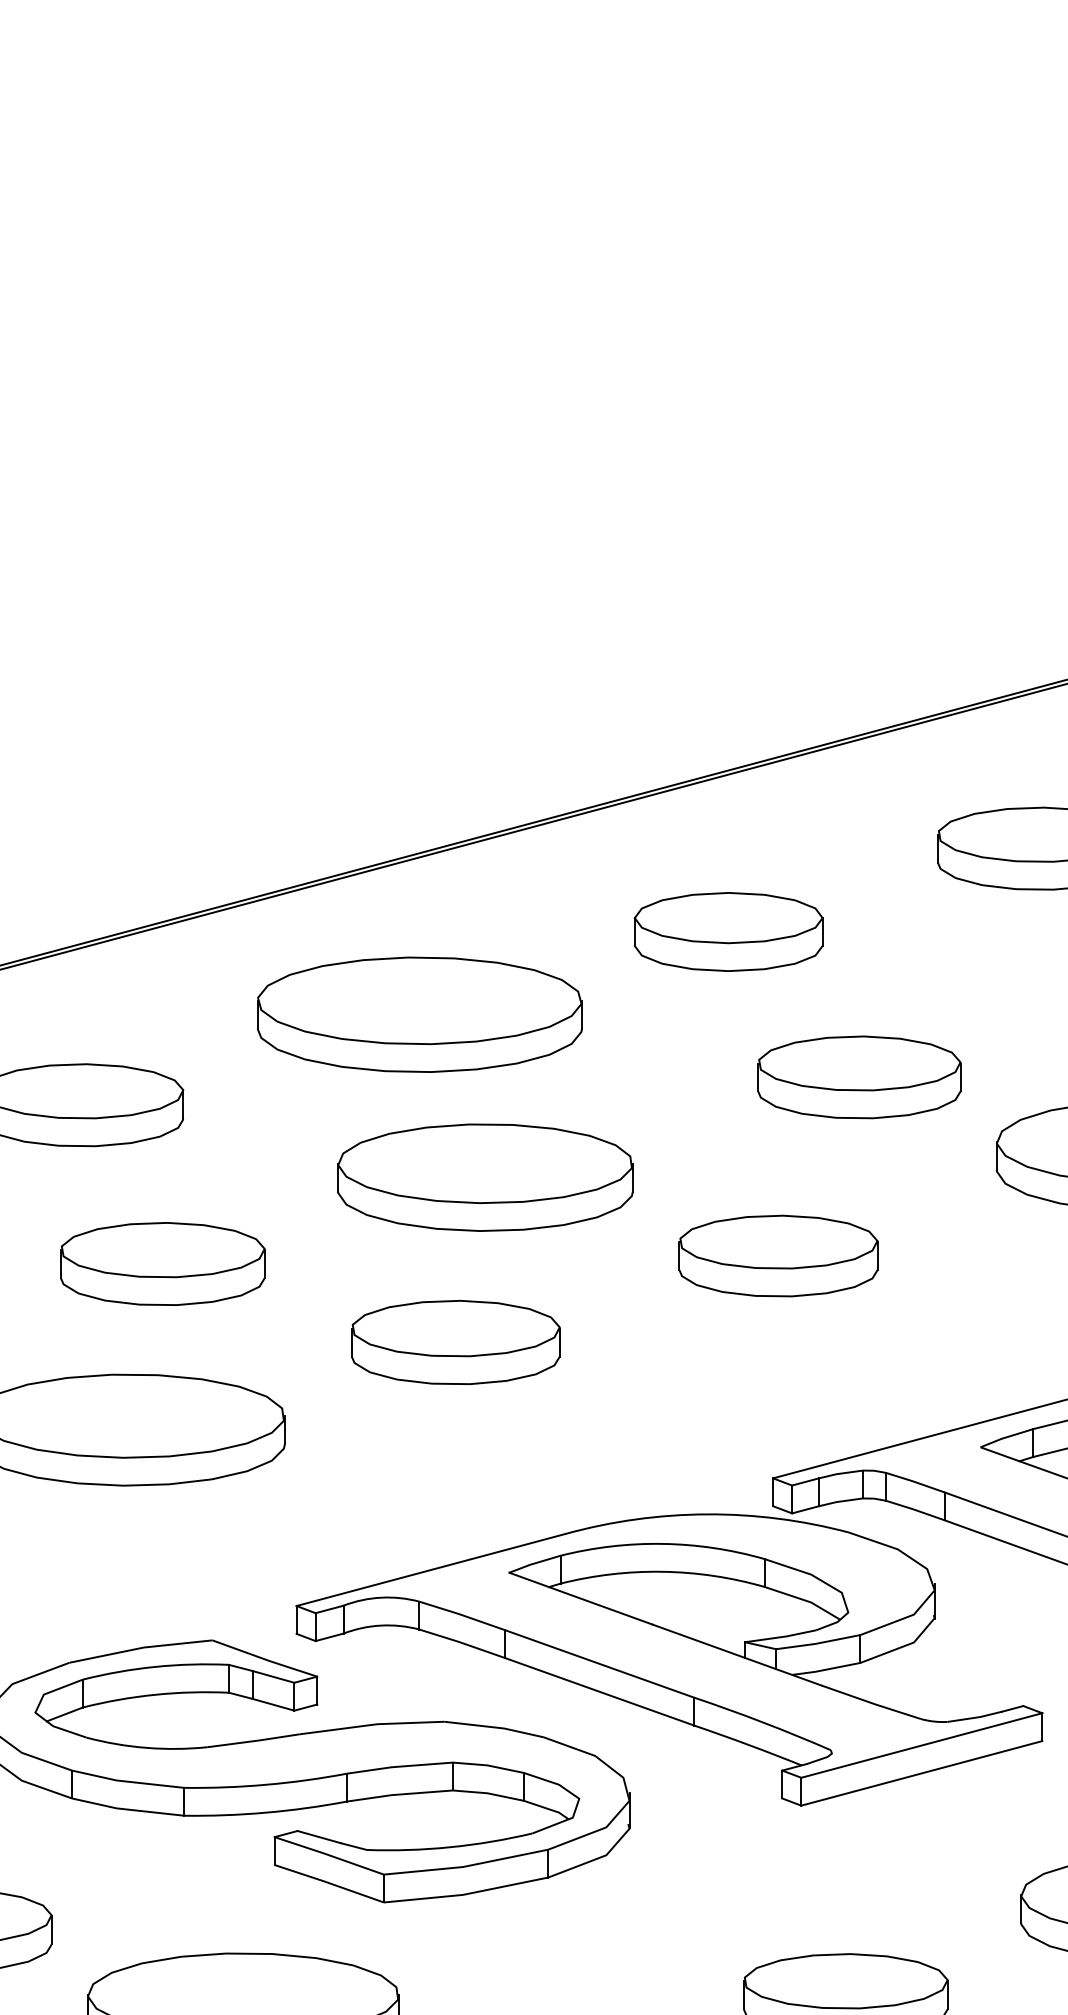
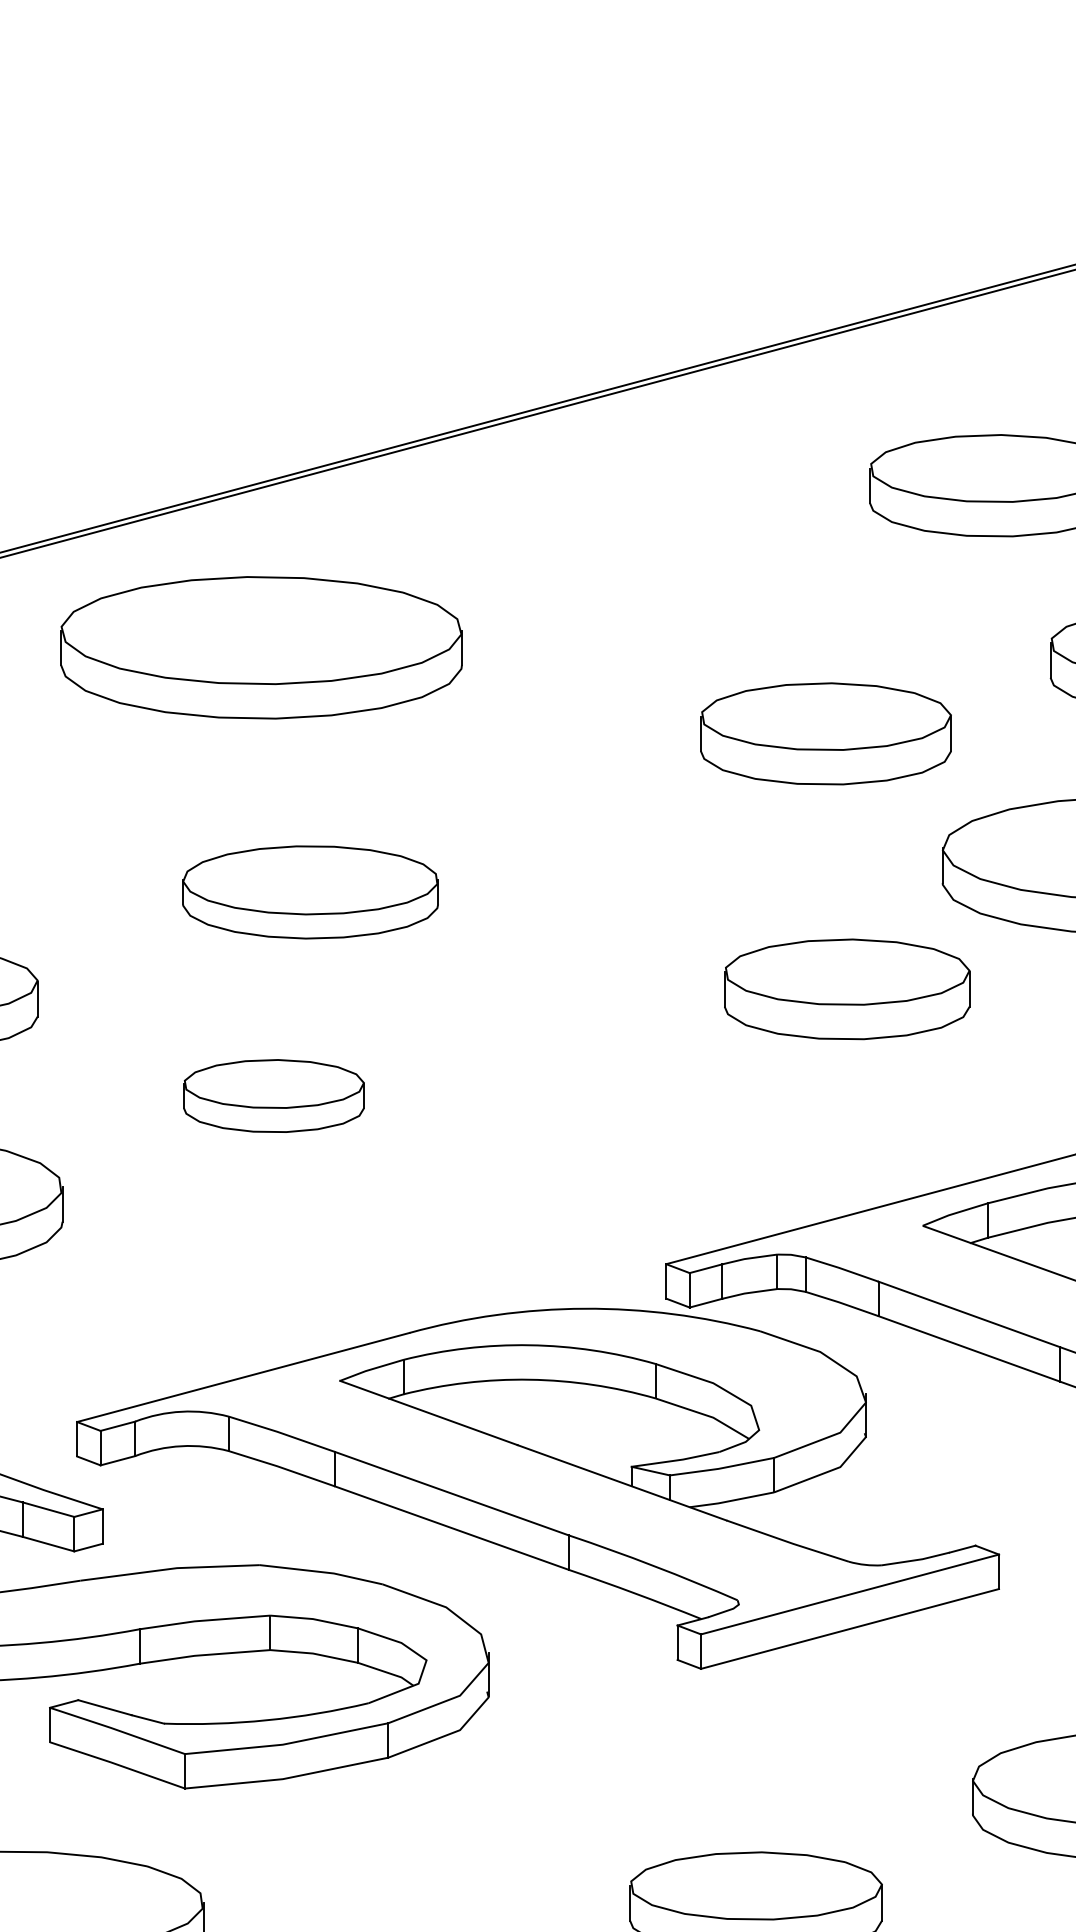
part: (728, 931) -> (611, 588), removed
part: (419, 1014) -> (261, 647), moved
part: (859, 1077) -> (826, 734), moved
part: (485, 1177) -> (310, 892), size x0.7
part: (778, 1255) -> (847, 988), moved
part: (455, 1341) -> (273, 1095), size x0.7

